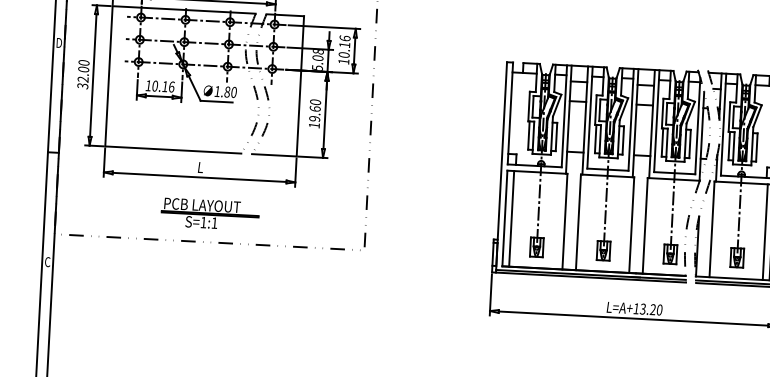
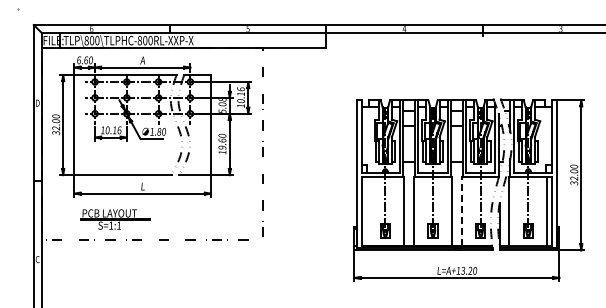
part: (210, 214) -> (115, 219), moved
line: (511, 218) -> (366, 211), removed
line: (644, 225) -> (461, 211), solid -> dashed

